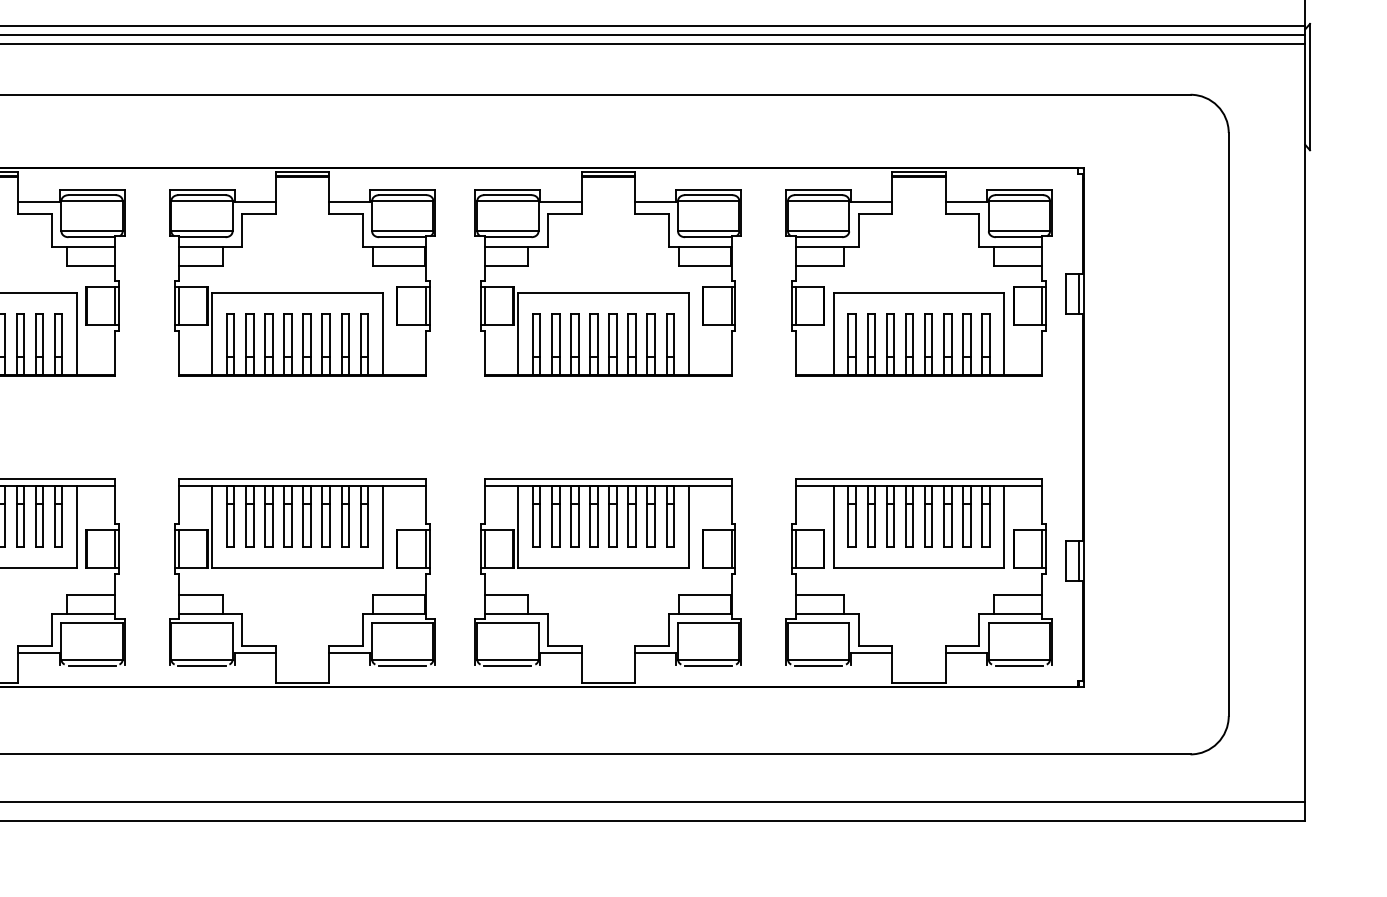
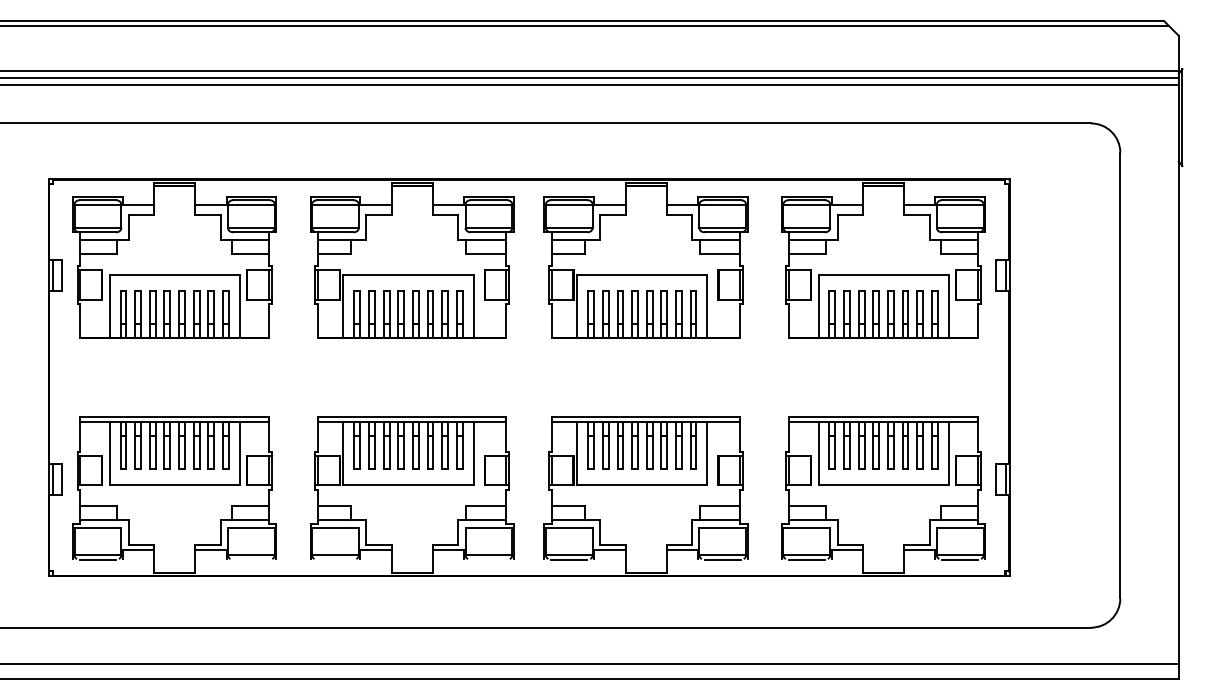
line: (92, 665) -> (251, 559), removed
line: (202, 665) -> (335, 559), removed
line: (402, 665) -> (488, 559), removed

